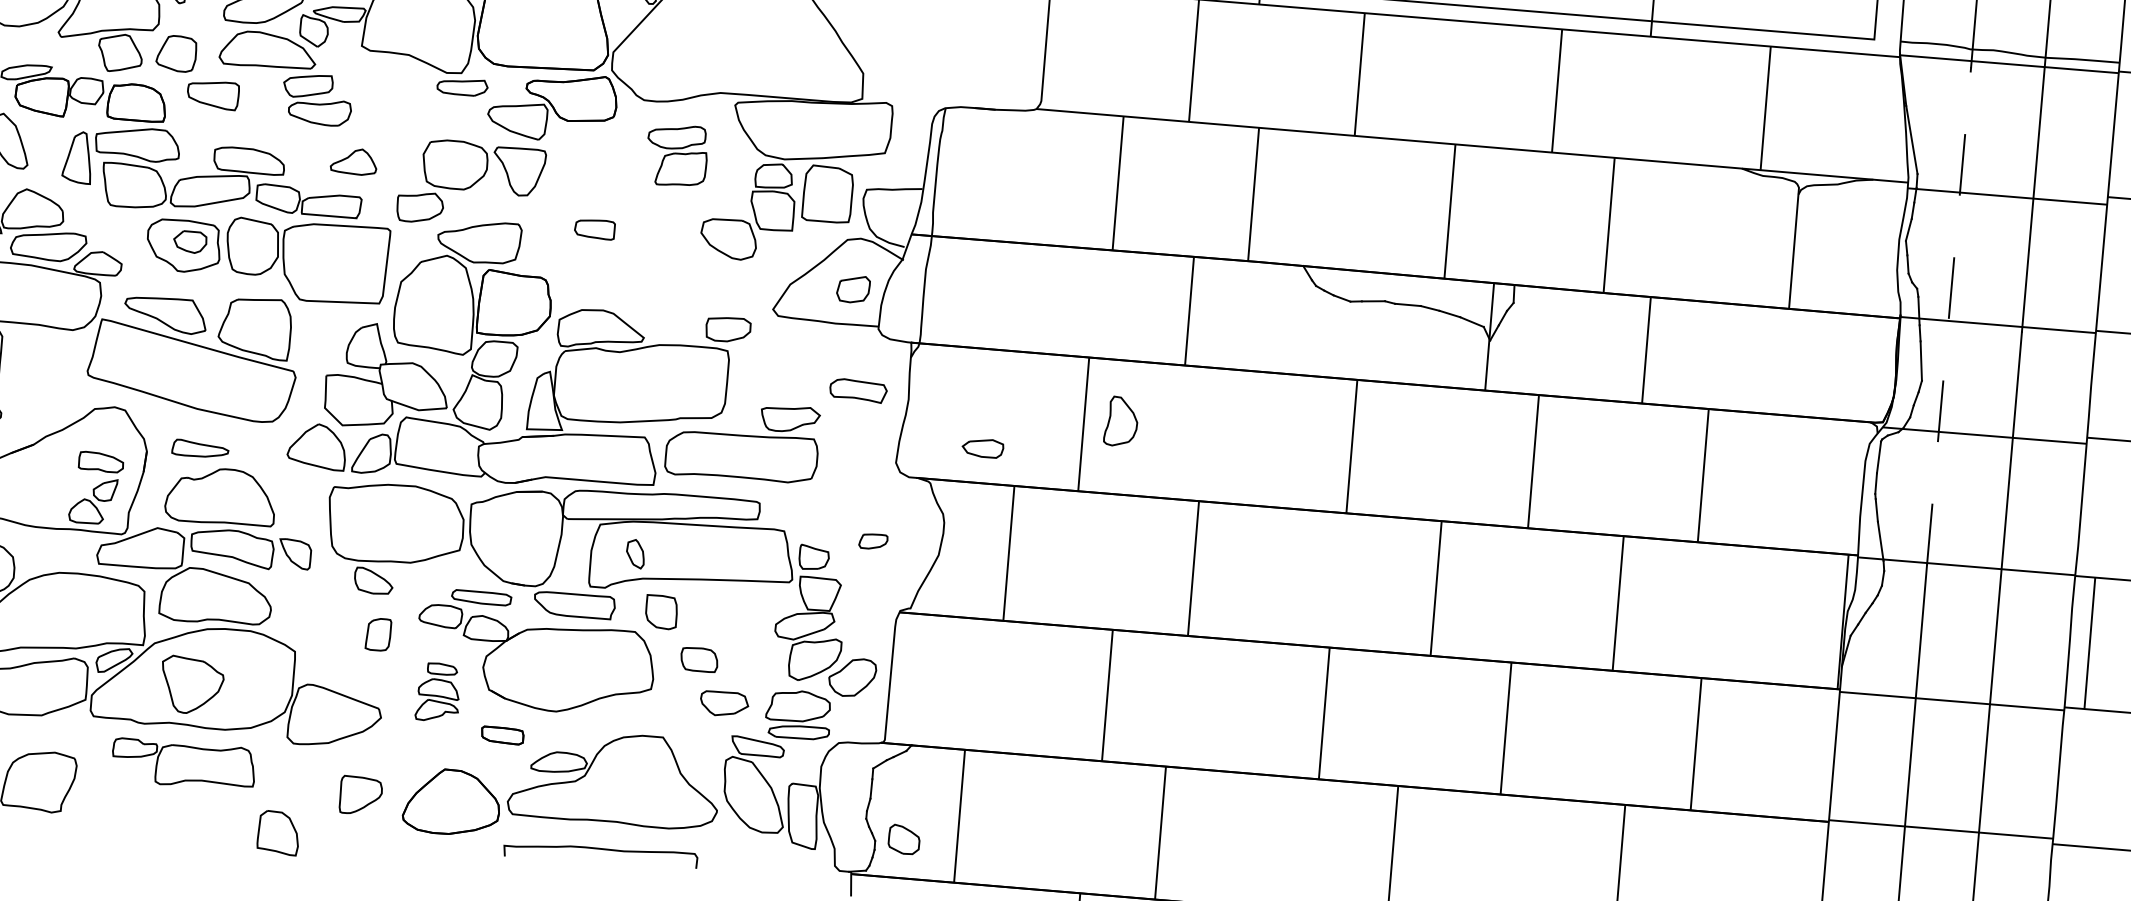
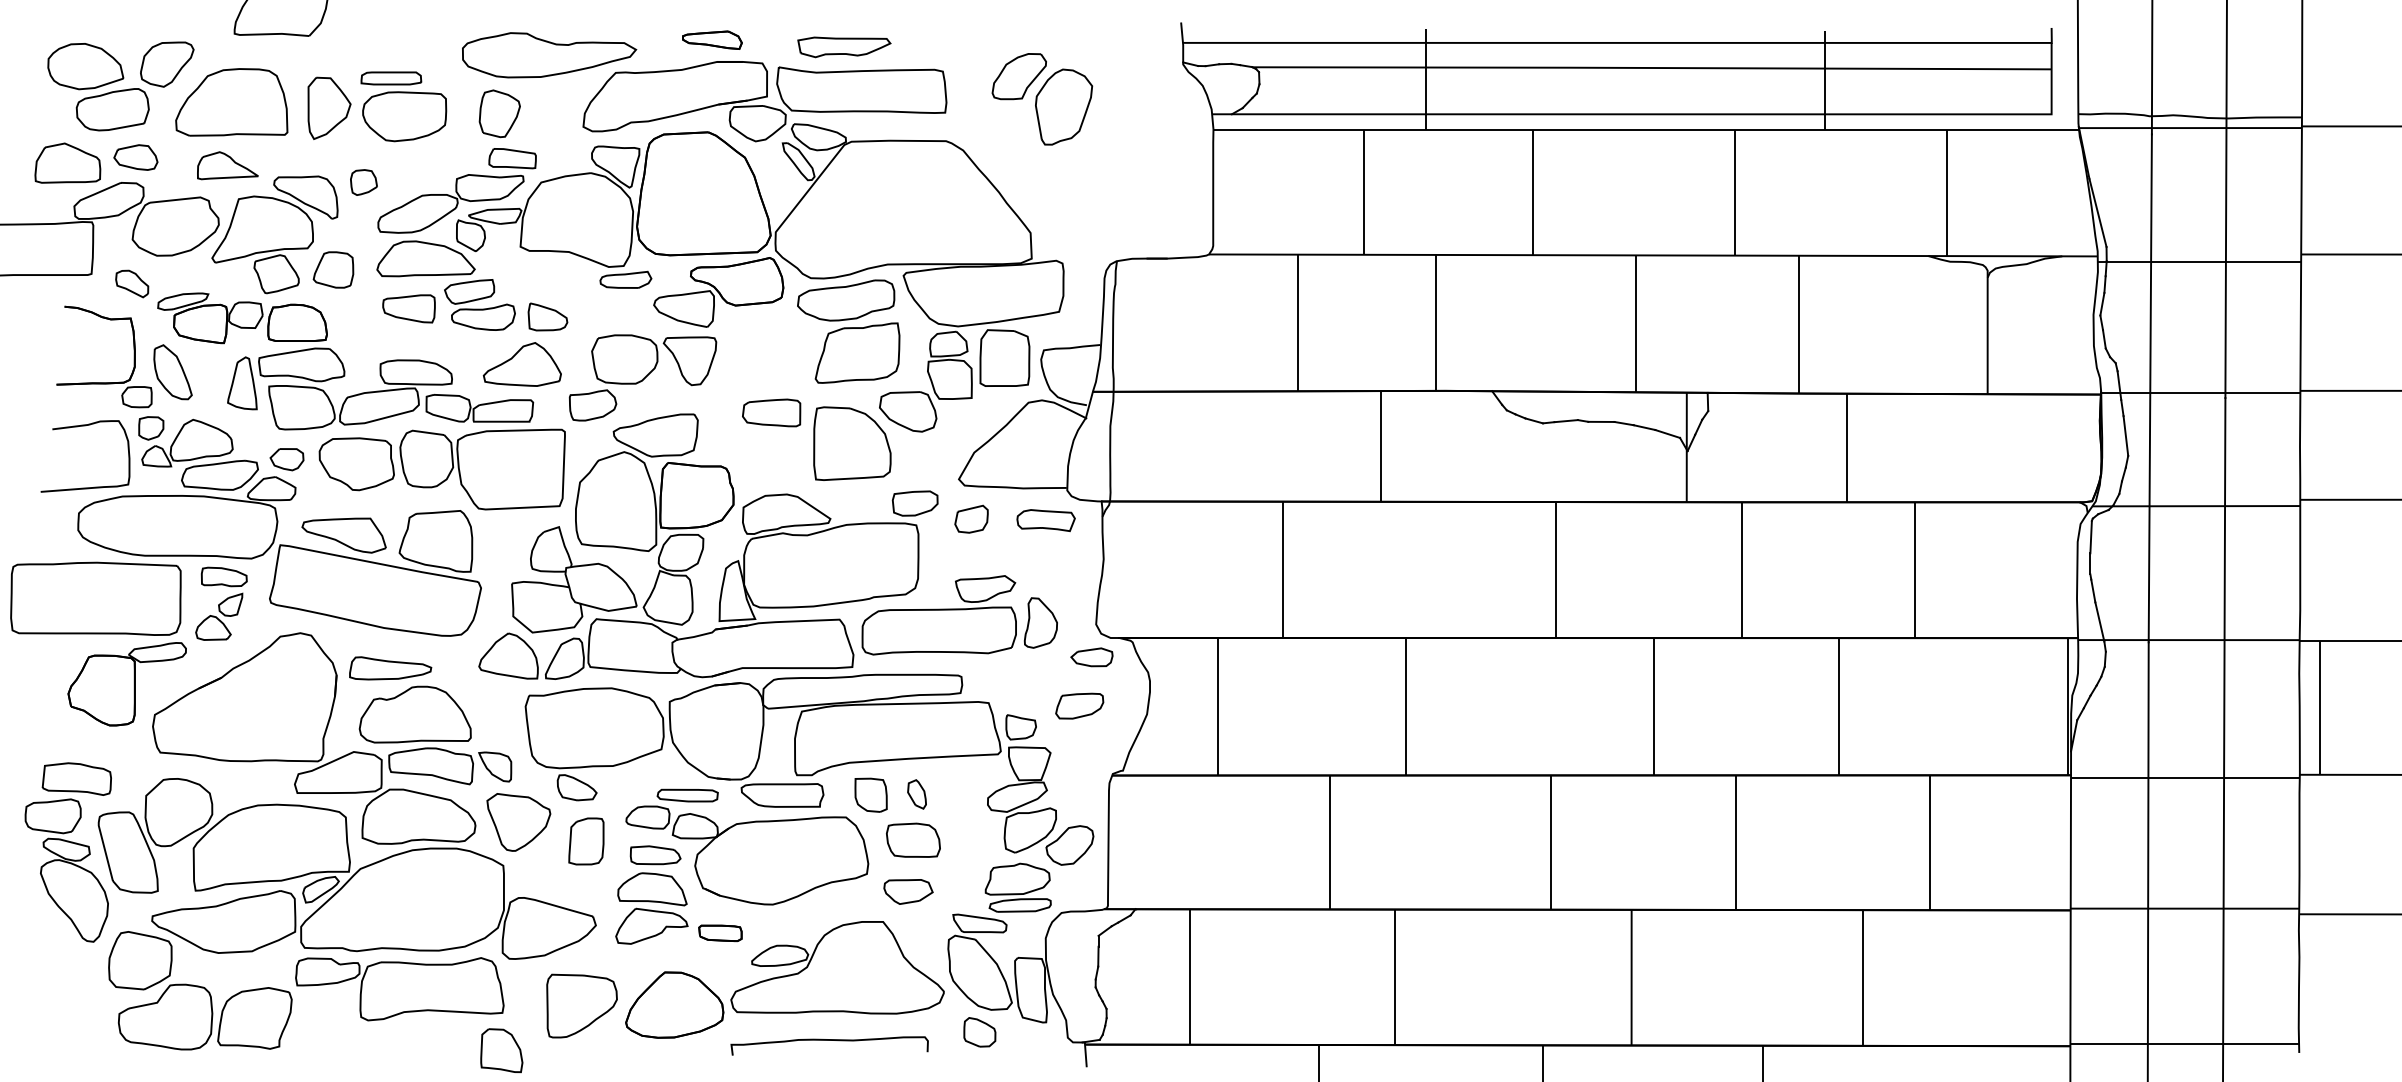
part: (212, 94) -> (408, 308), moved
part: (382, 116) -> (547, 316), added
part: (676, 155) -> (848, 331), size x1.67
part: (353, 161) -> (521, 364), size x1.67
part: (594, 228) -> (771, 412), size x1.43
part: (189, 241) -> (286, 459), moved
part: (671, 265) -> (852, 443), added
part: (853, 288) -> (971, 518), moved
line: (1949, 316) -> (2150, 388), dashed -> solid
part: (857, 390) -> (1045, 520), moved
part: (1120, 421) -> (1040, 622), moved
part: (982, 448) -> (1091, 657), moved
part: (200, 449) -> (390, 668), size x1.43
part: (96, 488) -> (221, 603), moved
part: (873, 541) -> (1079, 705), size x1.67
part: (635, 554) -> (916, 794), moved
part: (378, 634) -> (586, 841), size x1.43
part: (699, 659) -> (913, 839), size x1.43
part: (191, 685) -> (518, 822), moved
part: (438, 691) -> (651, 894), size x1.67
part: (724, 703) -> (908, 891), moved
part: (183, 764) -> (399, 989), size x1.43
part: (360, 795) -> (581, 1005), size x1.67
part: (903, 839) -> (979, 1032), moved

